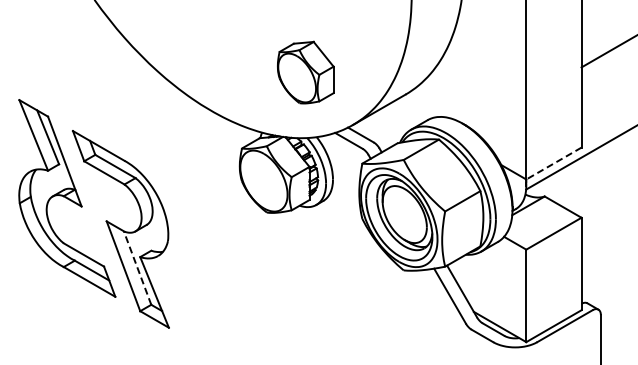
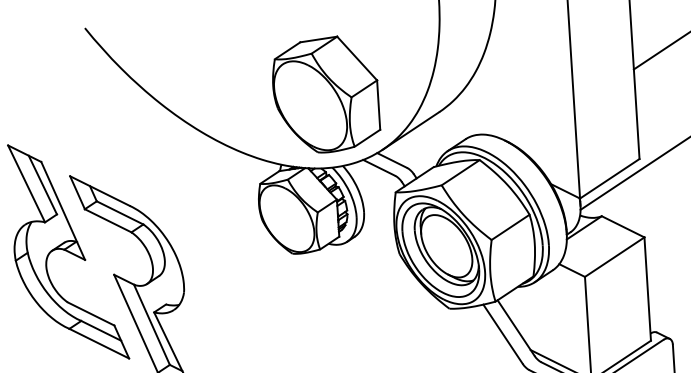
part: (305, 72) -> (325, 94), size x1.67
line: (553, 163) -> (609, 178), dashed -> solid
line: (137, 267) -> (151, 324), dashed -> solid

